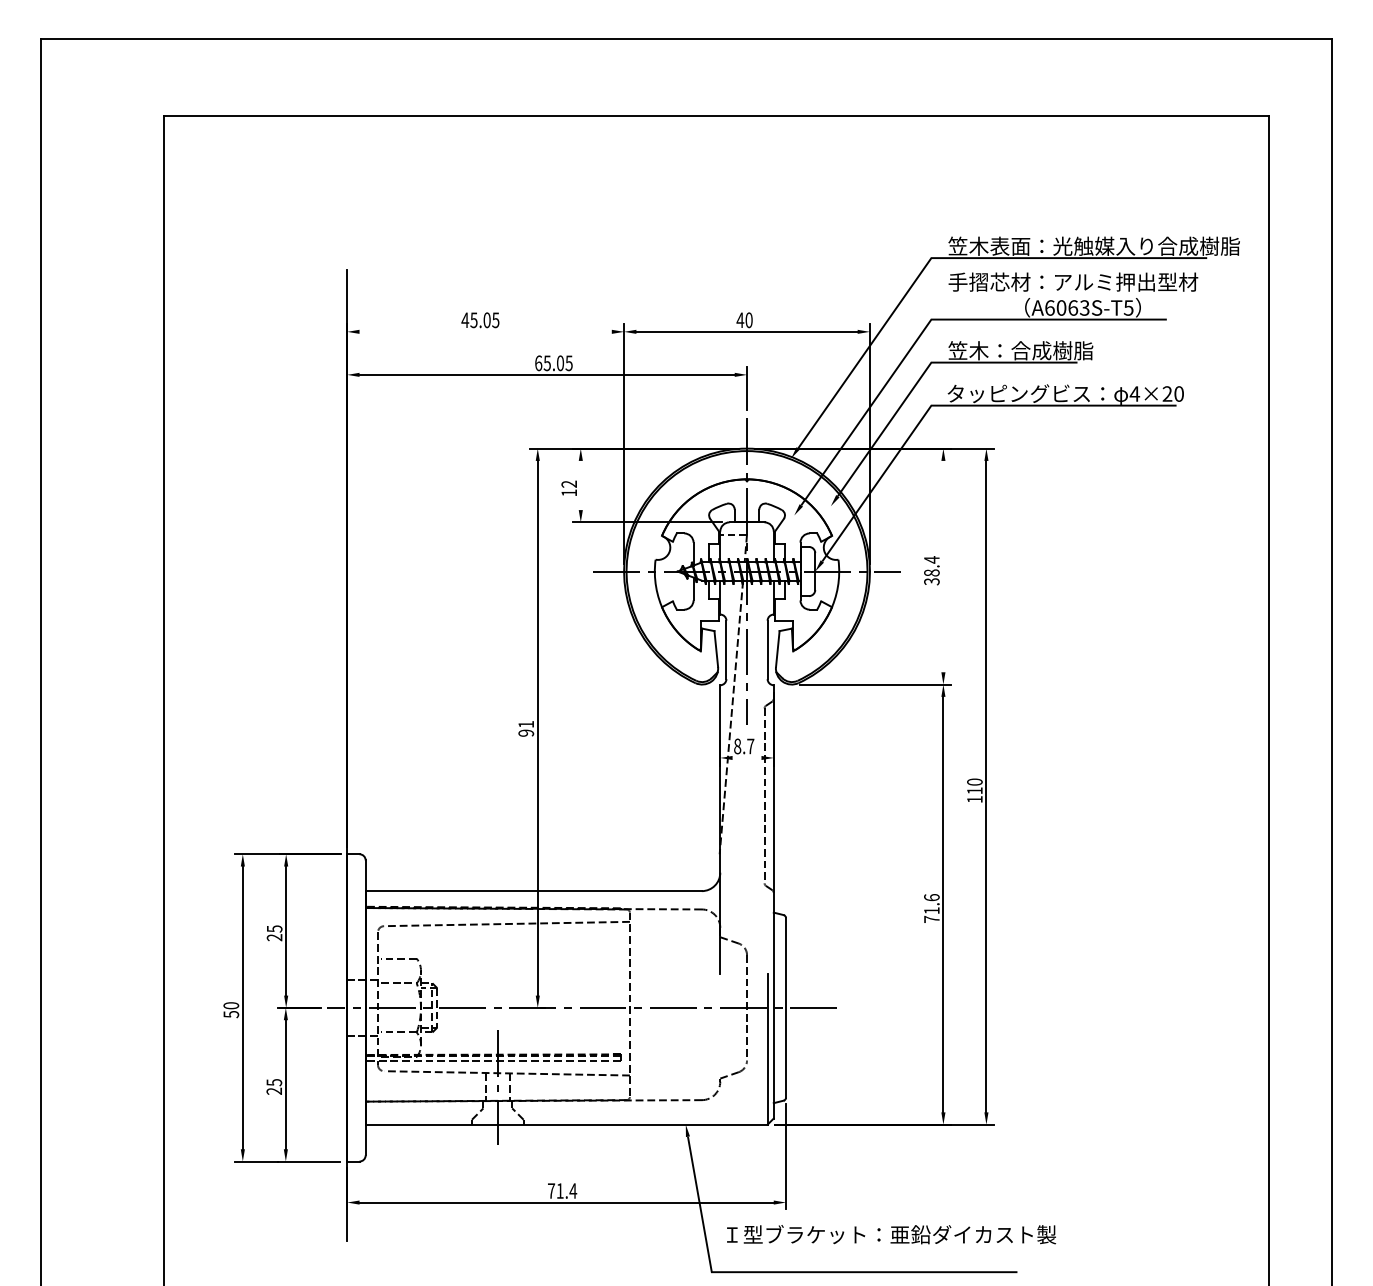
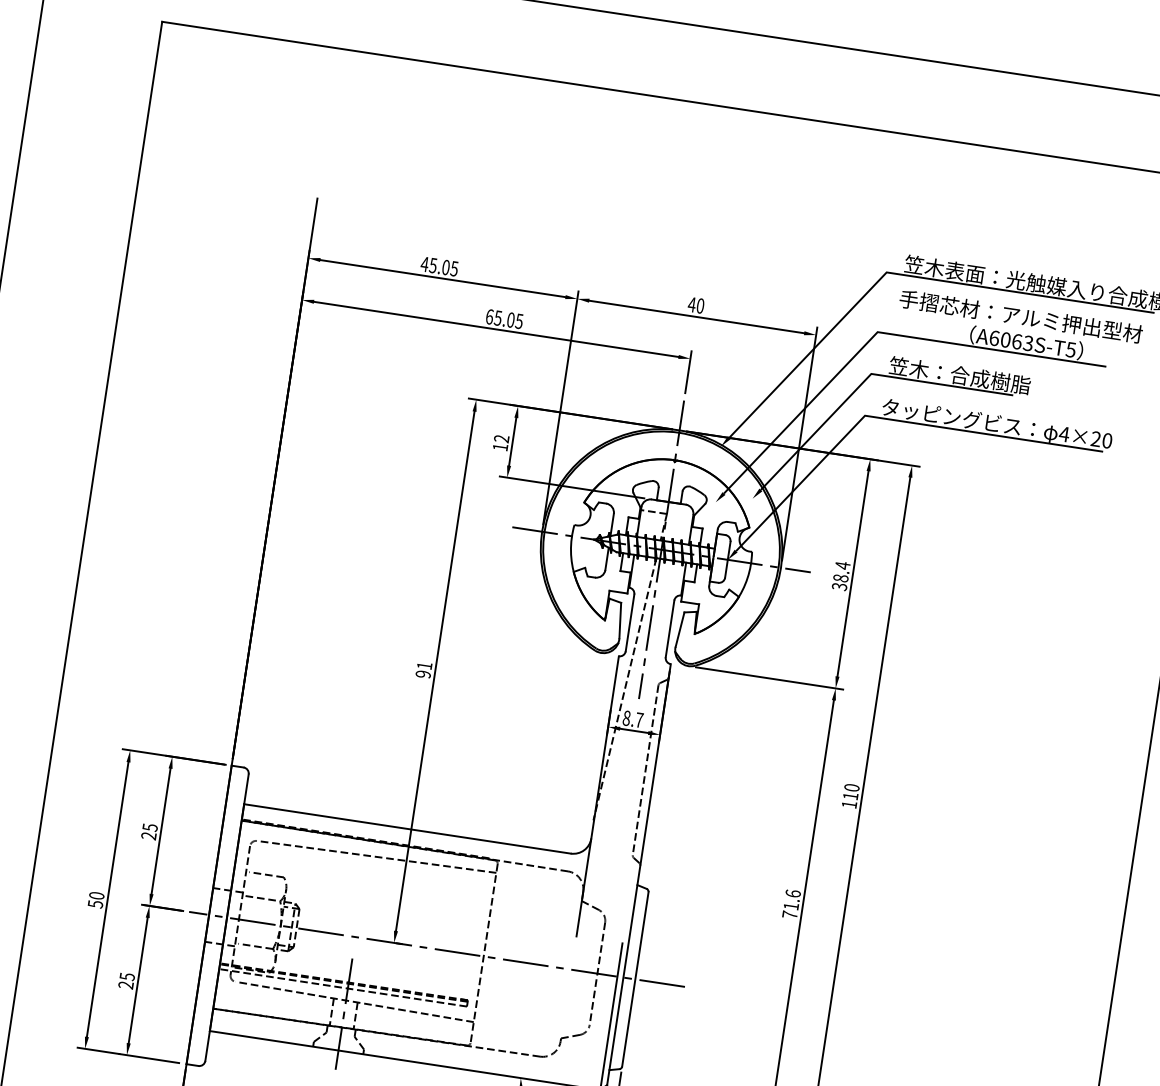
line: (485, 331) -> (442, 278), added
line: (580, 485) -> (512, 441), added
line: (943, 566) -> (853, 573), added
line: (746, 757) -> (633, 730), added

